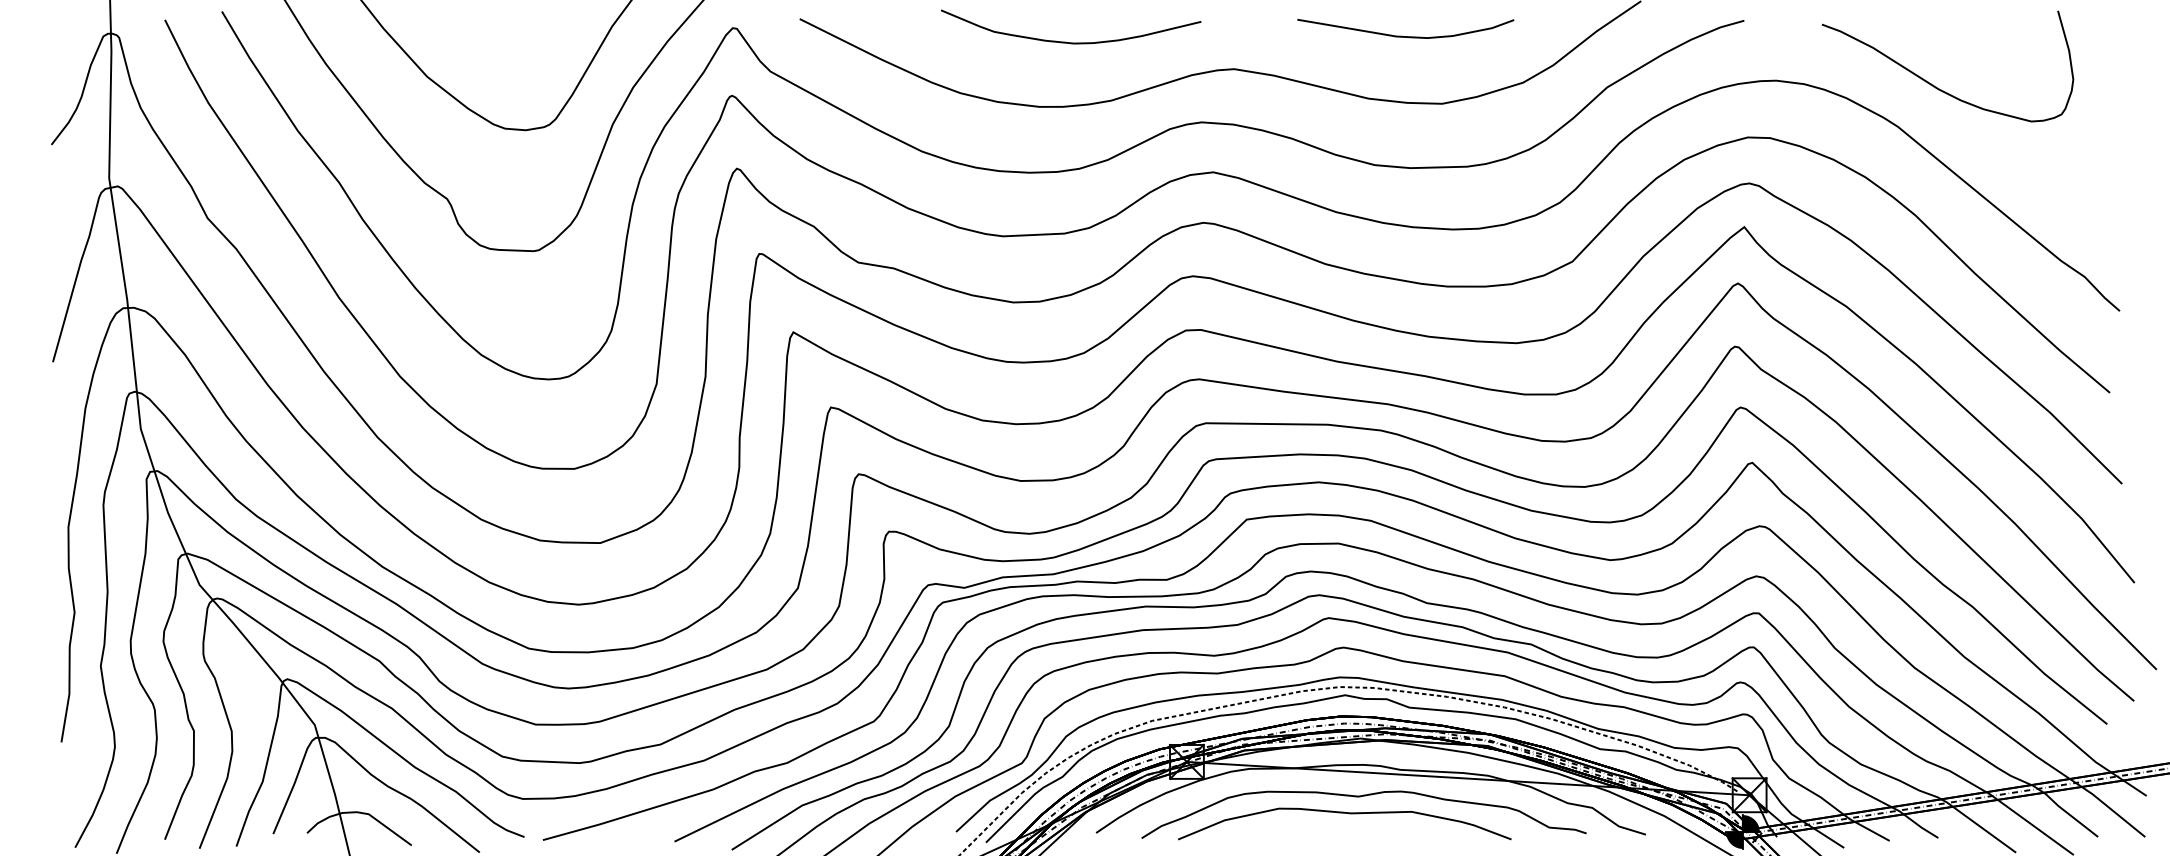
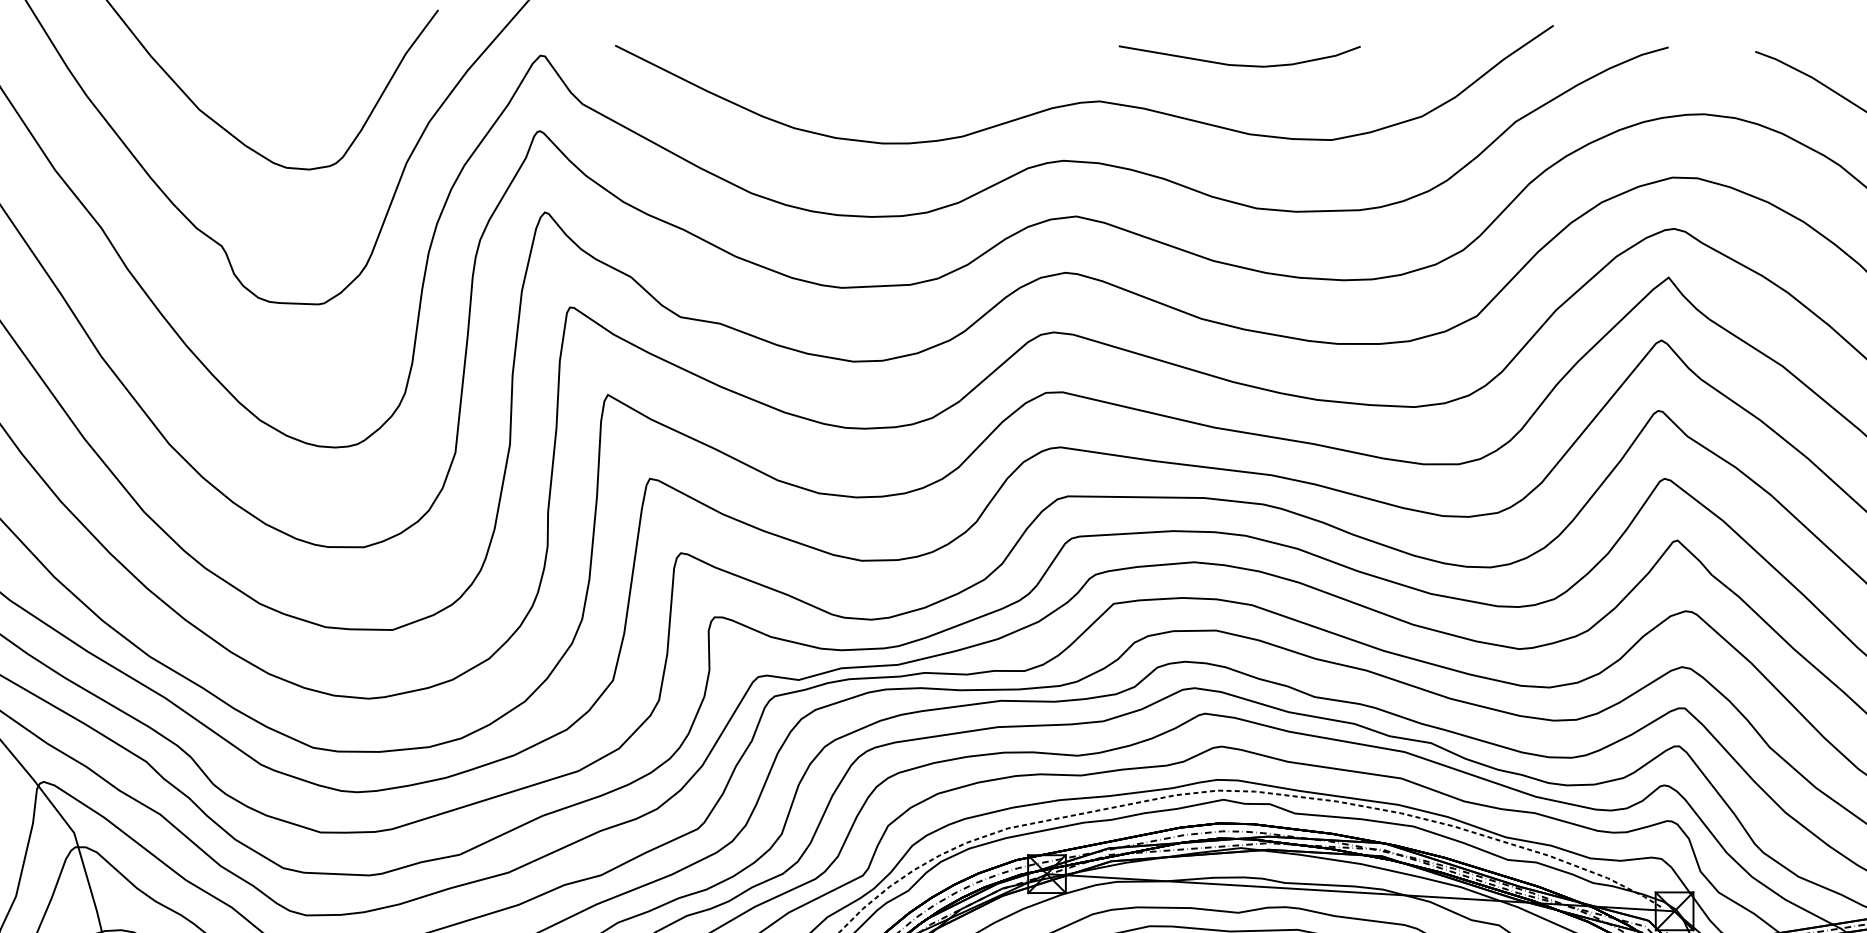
curve: (1402, 35) -> (1236, 63), moved
curve: (1066, 41) -> (912, 70), removed

